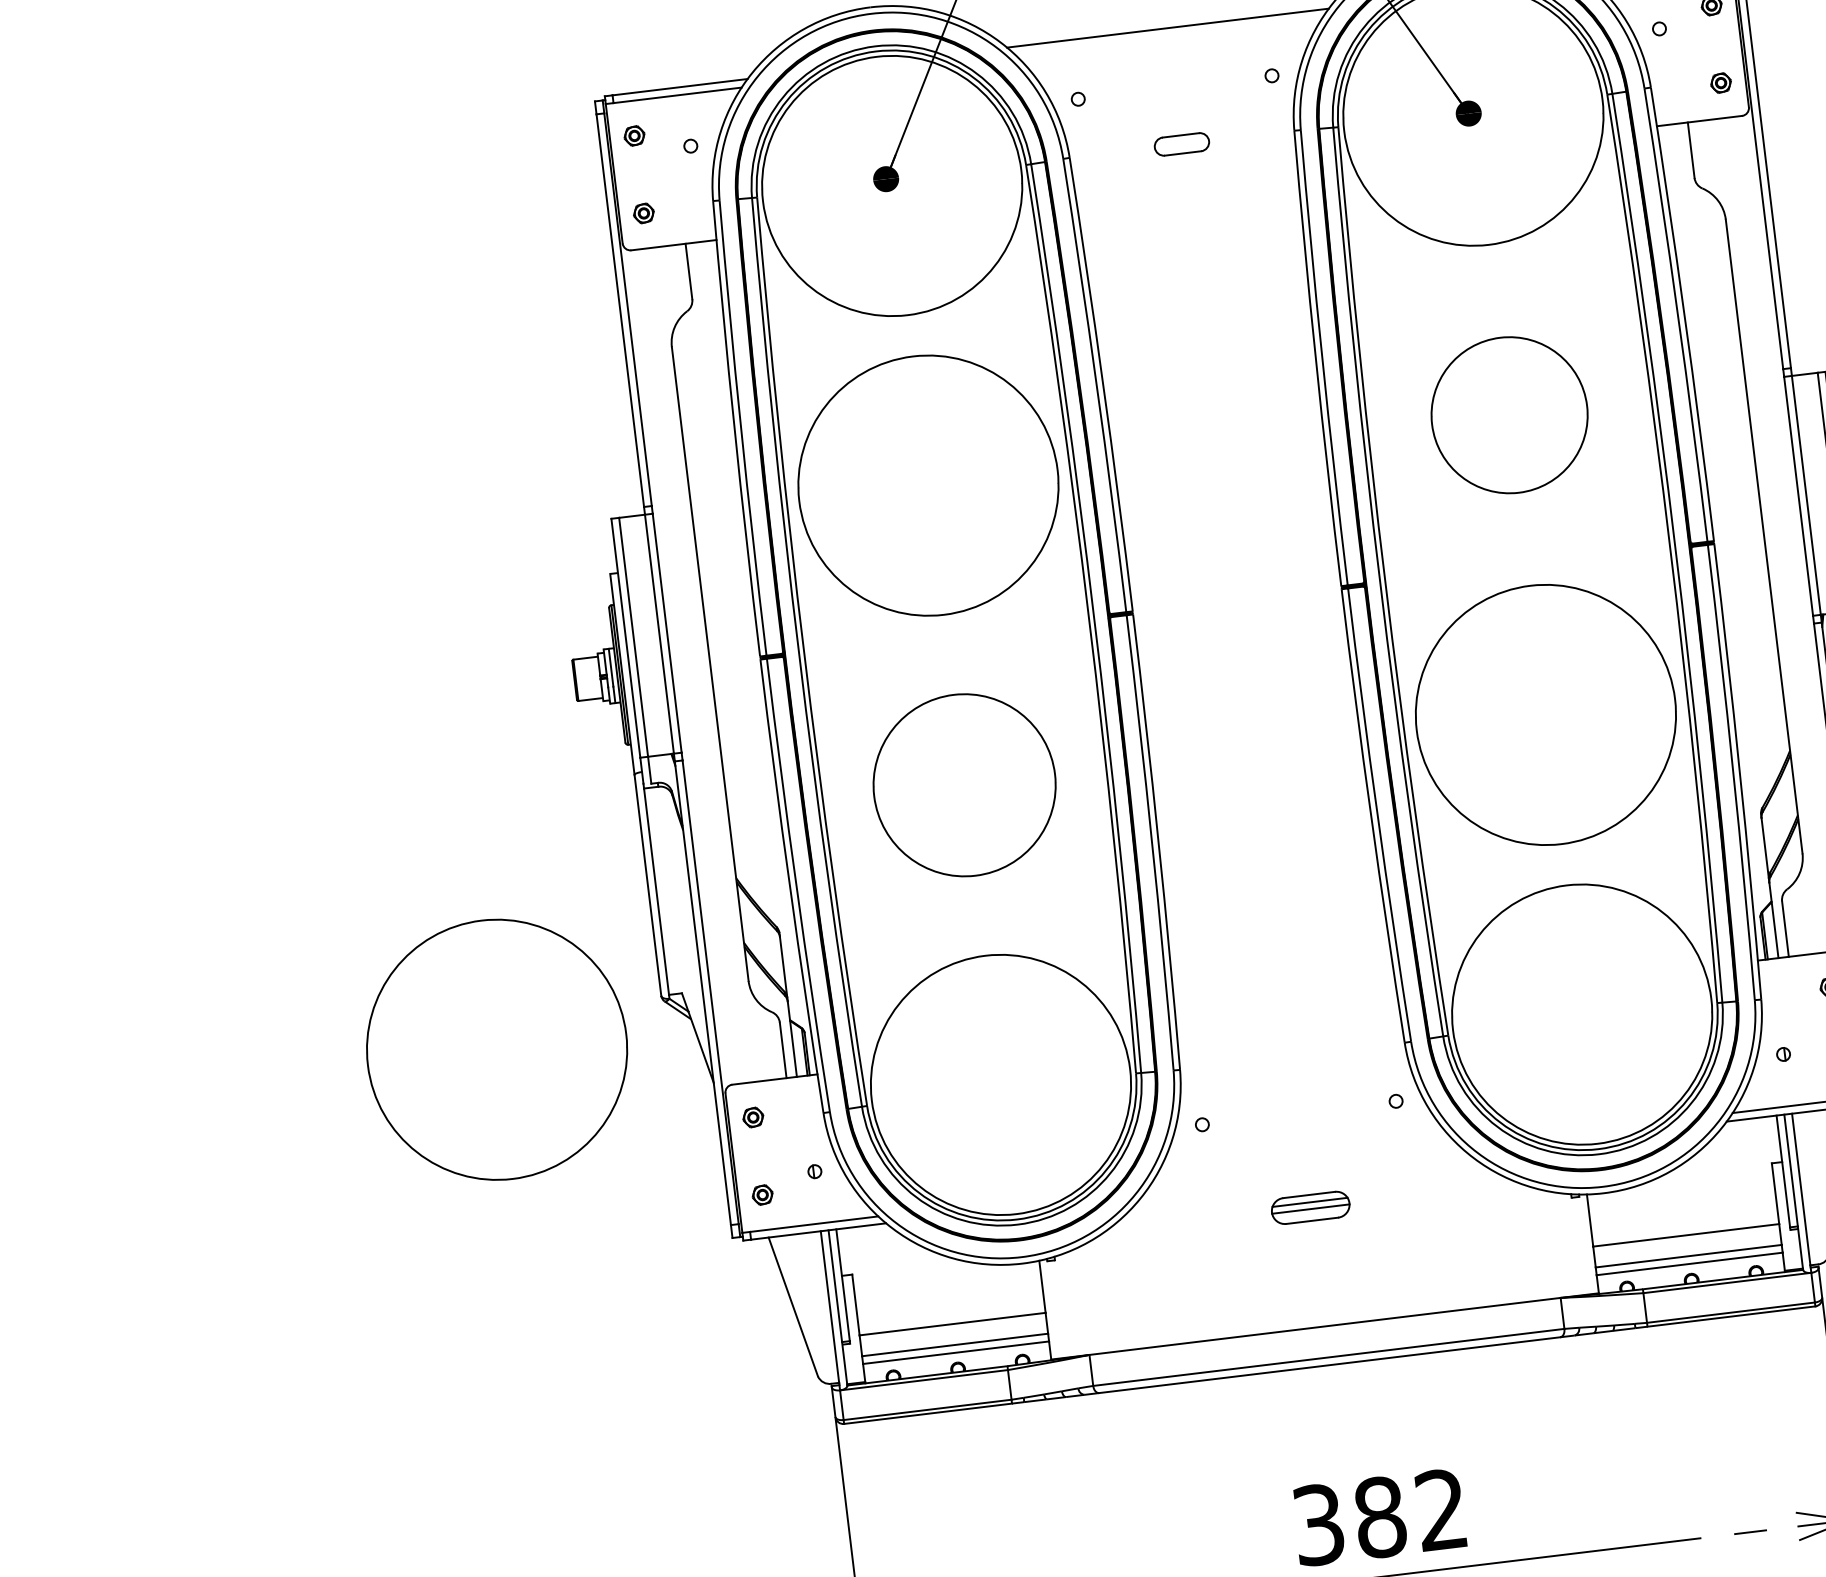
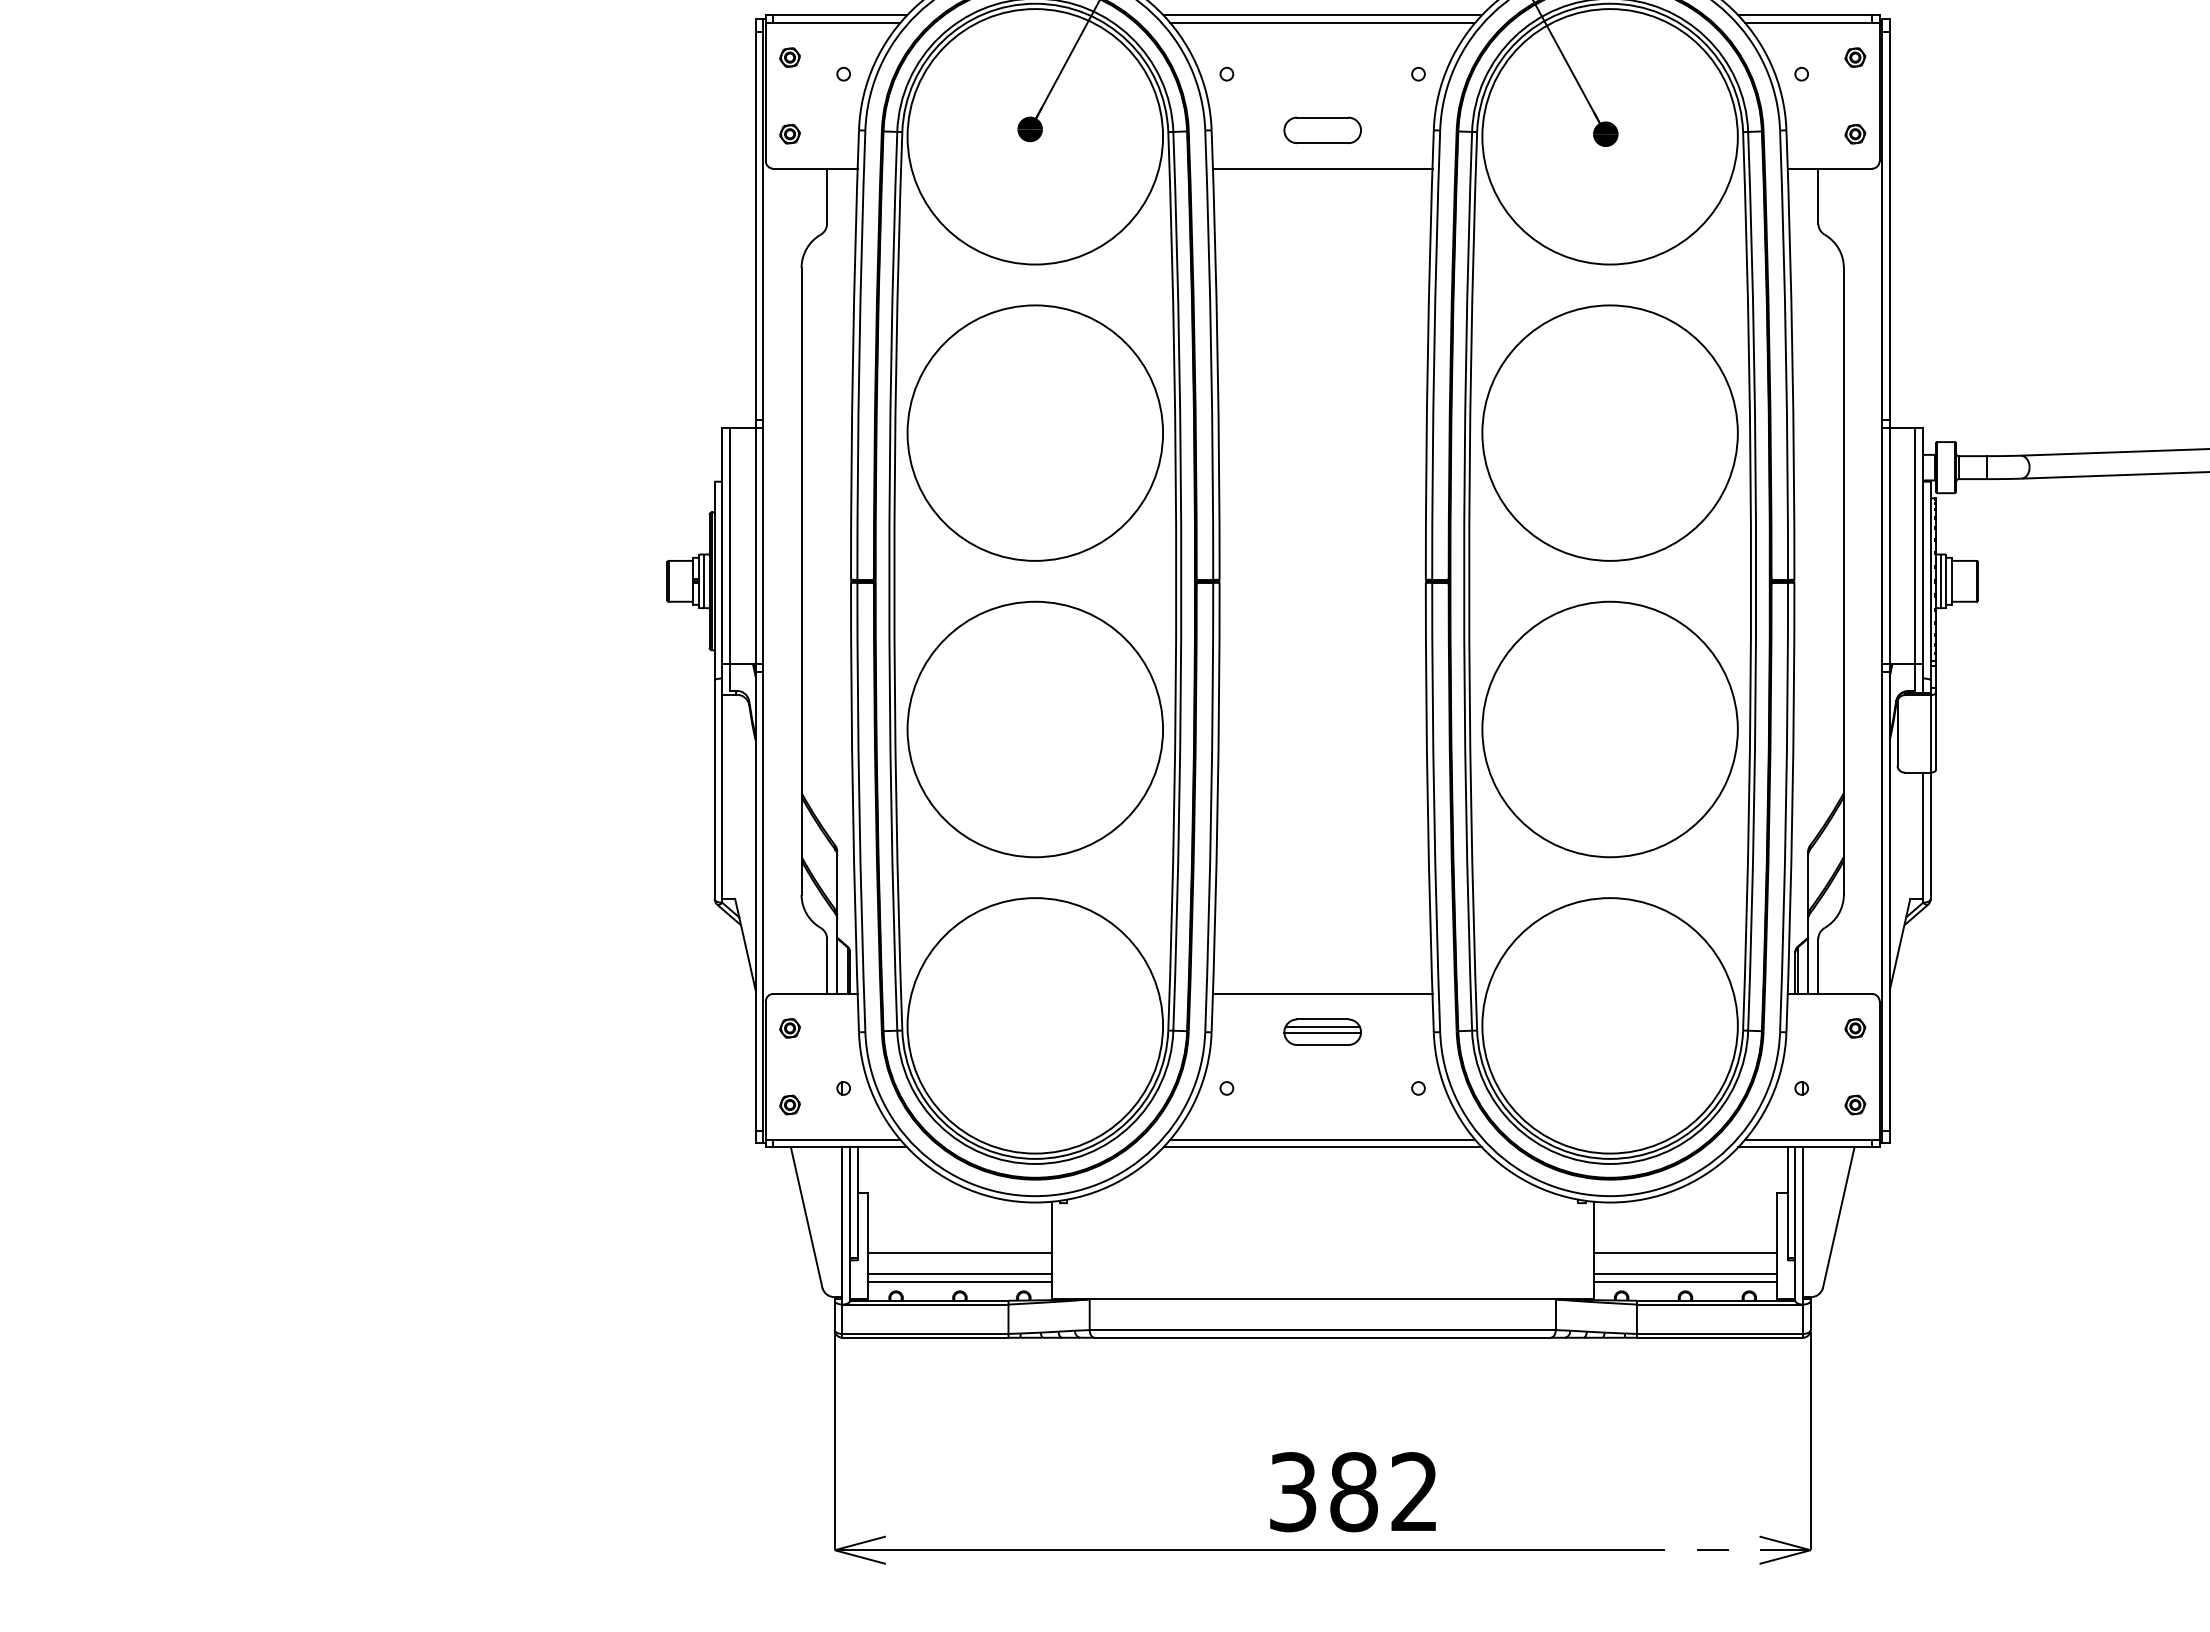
line: (1168, 36) -> (1322, 23), added
part: (1181, 144) -> (1322, 130), size x1.43
line: (1186, 182) -> (1322, 168), added
circle: (1508, 414) -> (1609, 432), size x1.67
part: (963, 785) -> (1034, 729), size x1.43
line: (1287, 1017) -> (1322, 993), added
circle: (496, 1049) -> (547, 931), removed
line: (1305, 1164) -> (1322, 1139), added
line: (1306, 1172) -> (1322, 1147), added
part: (1310, 1207) -> (1322, 1031), moved

